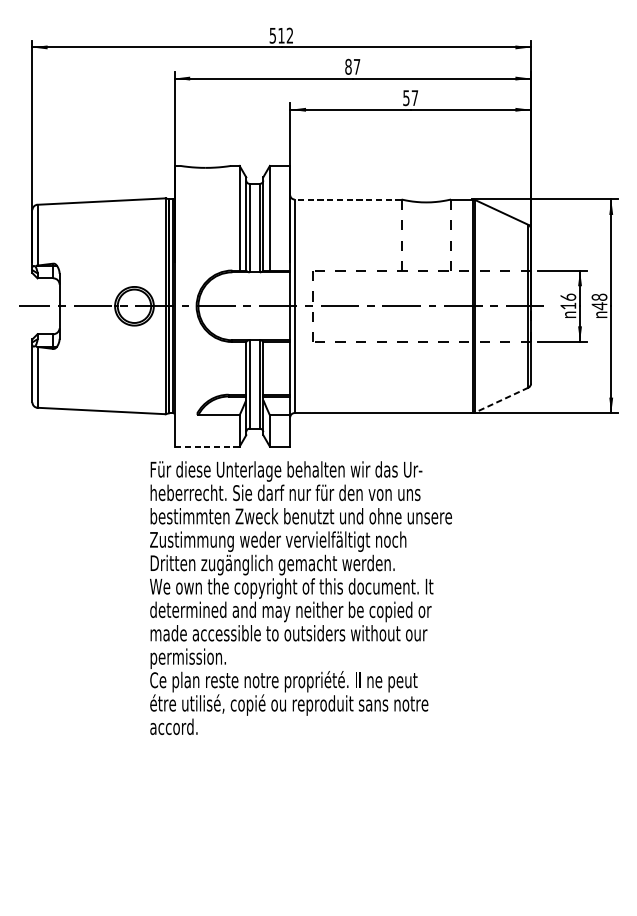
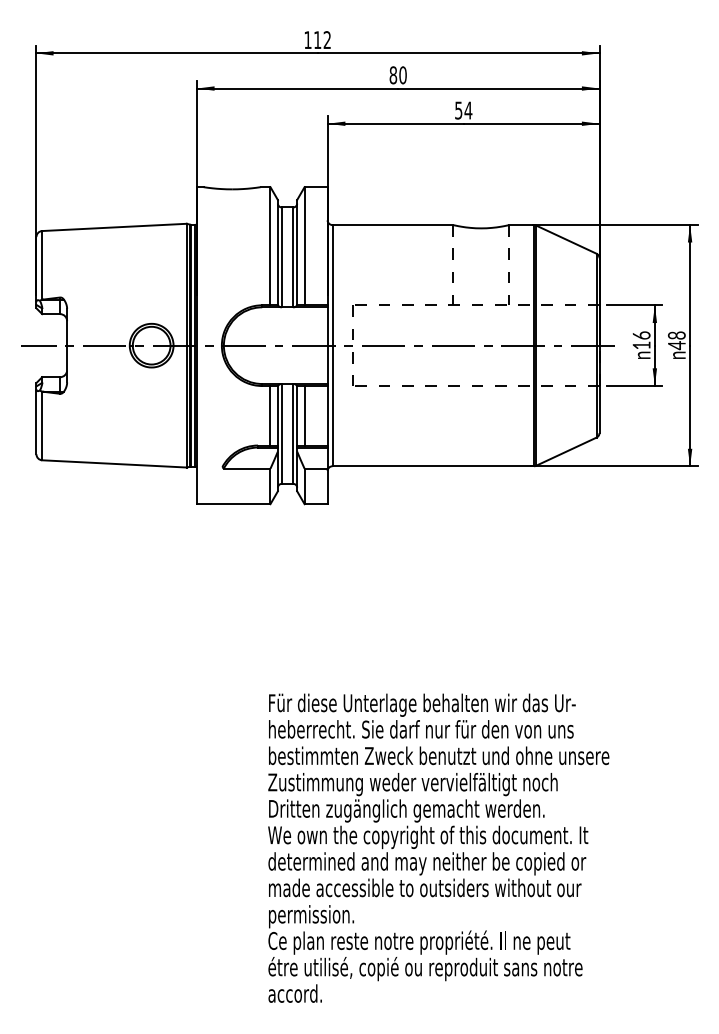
text: (272, 36) -> (307, 40), 512 -> 112
text: (356, 67) -> (402, 75), 87 -> 80
text: (415, 98) -> (468, 110), 57 -> 54
line: (347, 199) -> (392, 225), dashed -> solid
line: (239, 368) -> (270, 415), added
line: (269, 368) -> (304, 415), added
line: (500, 399) -> (565, 451), dashed -> solid
line: (206, 446) -> (233, 504), dashed -> solid
text: (300, 597) -> (438, 847), moved

